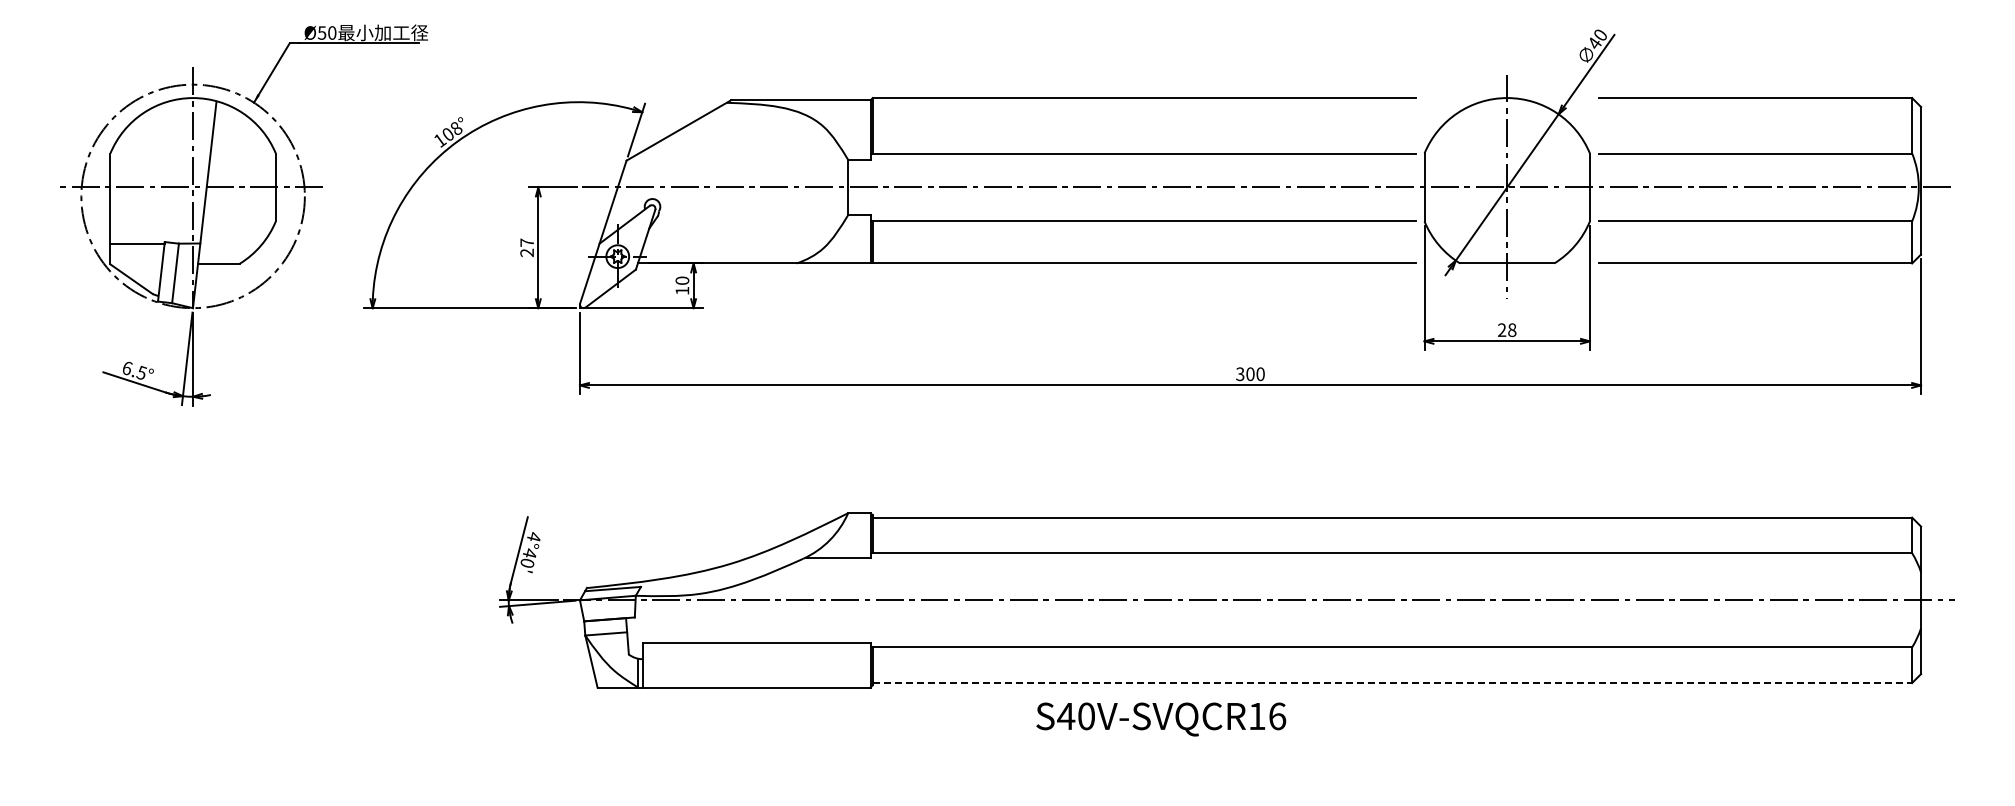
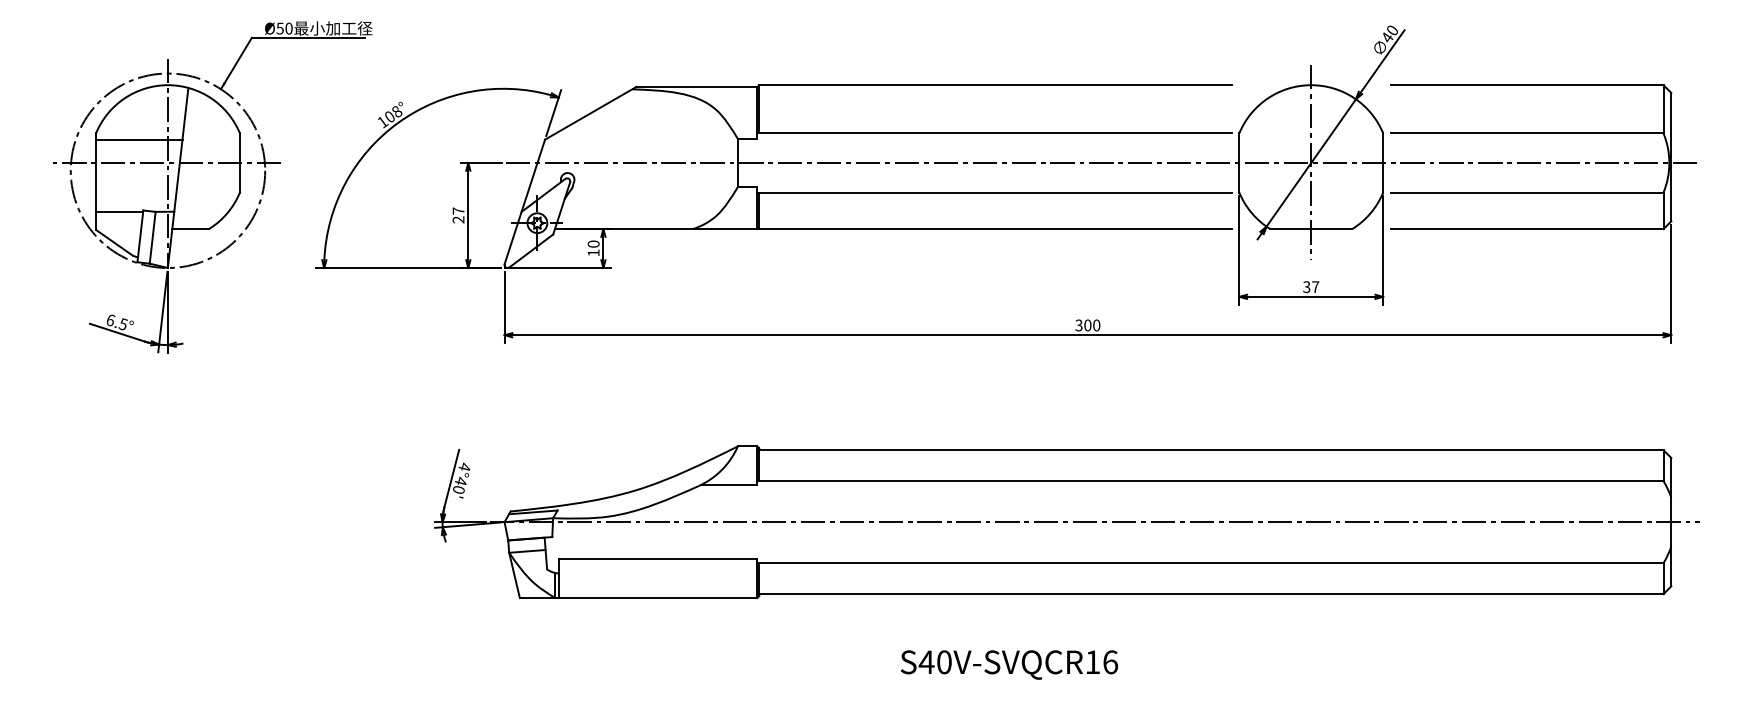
line: (159, 160) -> (138, 139), added
text: (1506, 330) -> (1310, 287), 28 -> 37
line: (1392, 683) -> (1211, 594), dashed -> solid
text: (1161, 719) -> (1009, 665), moved

